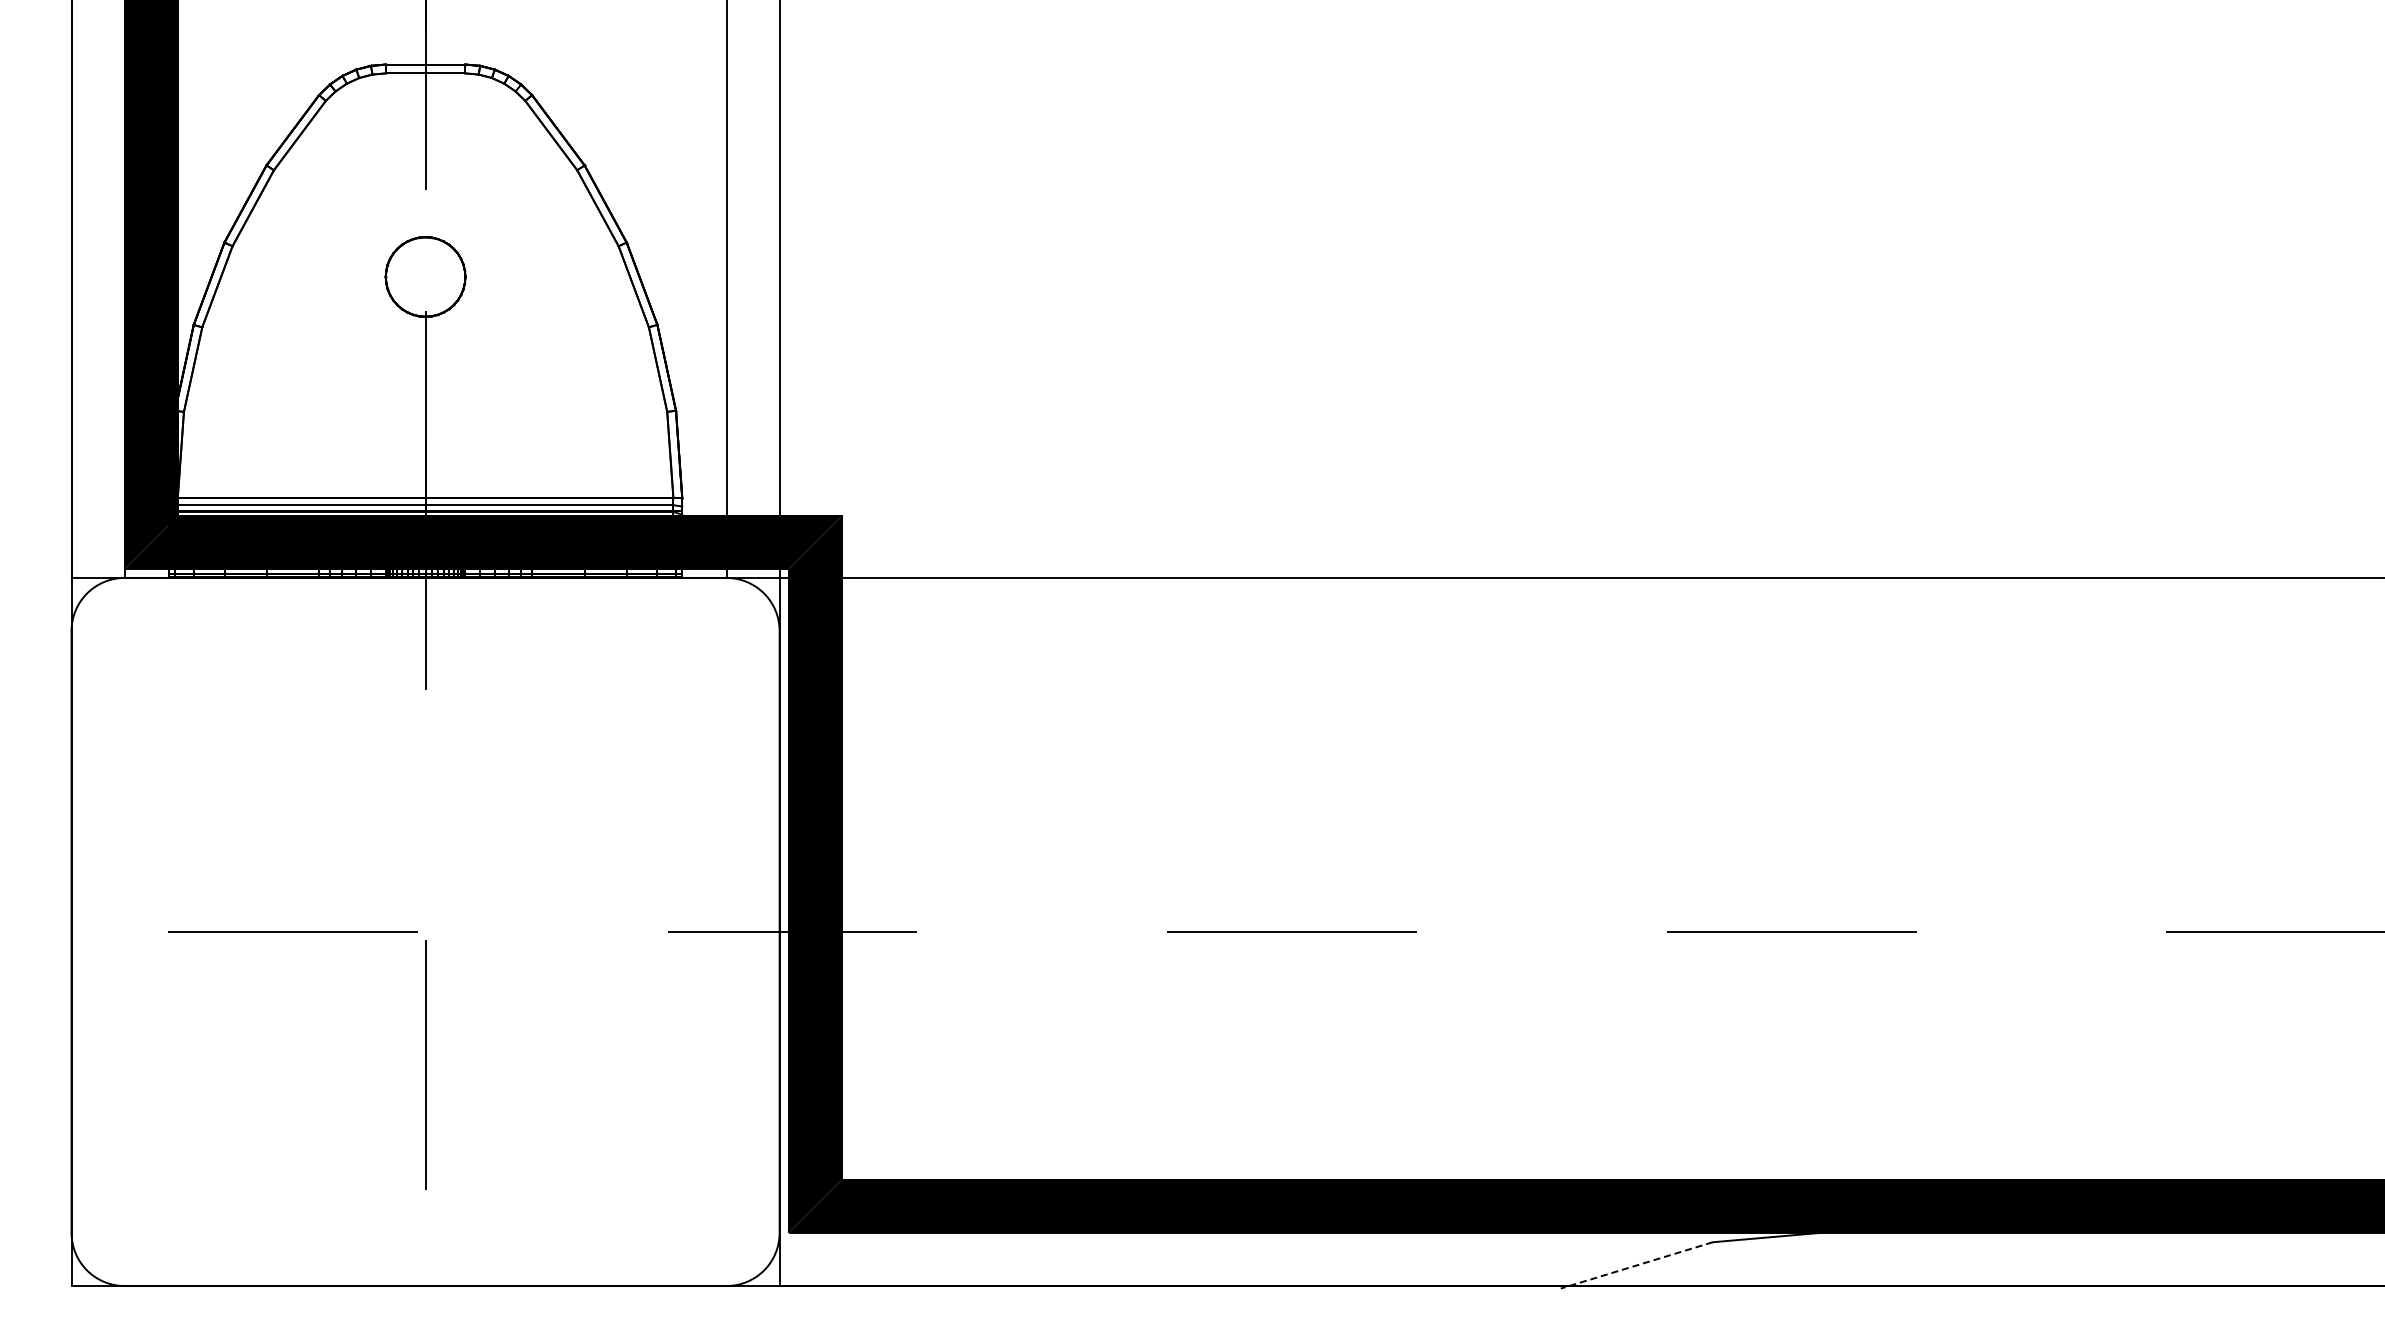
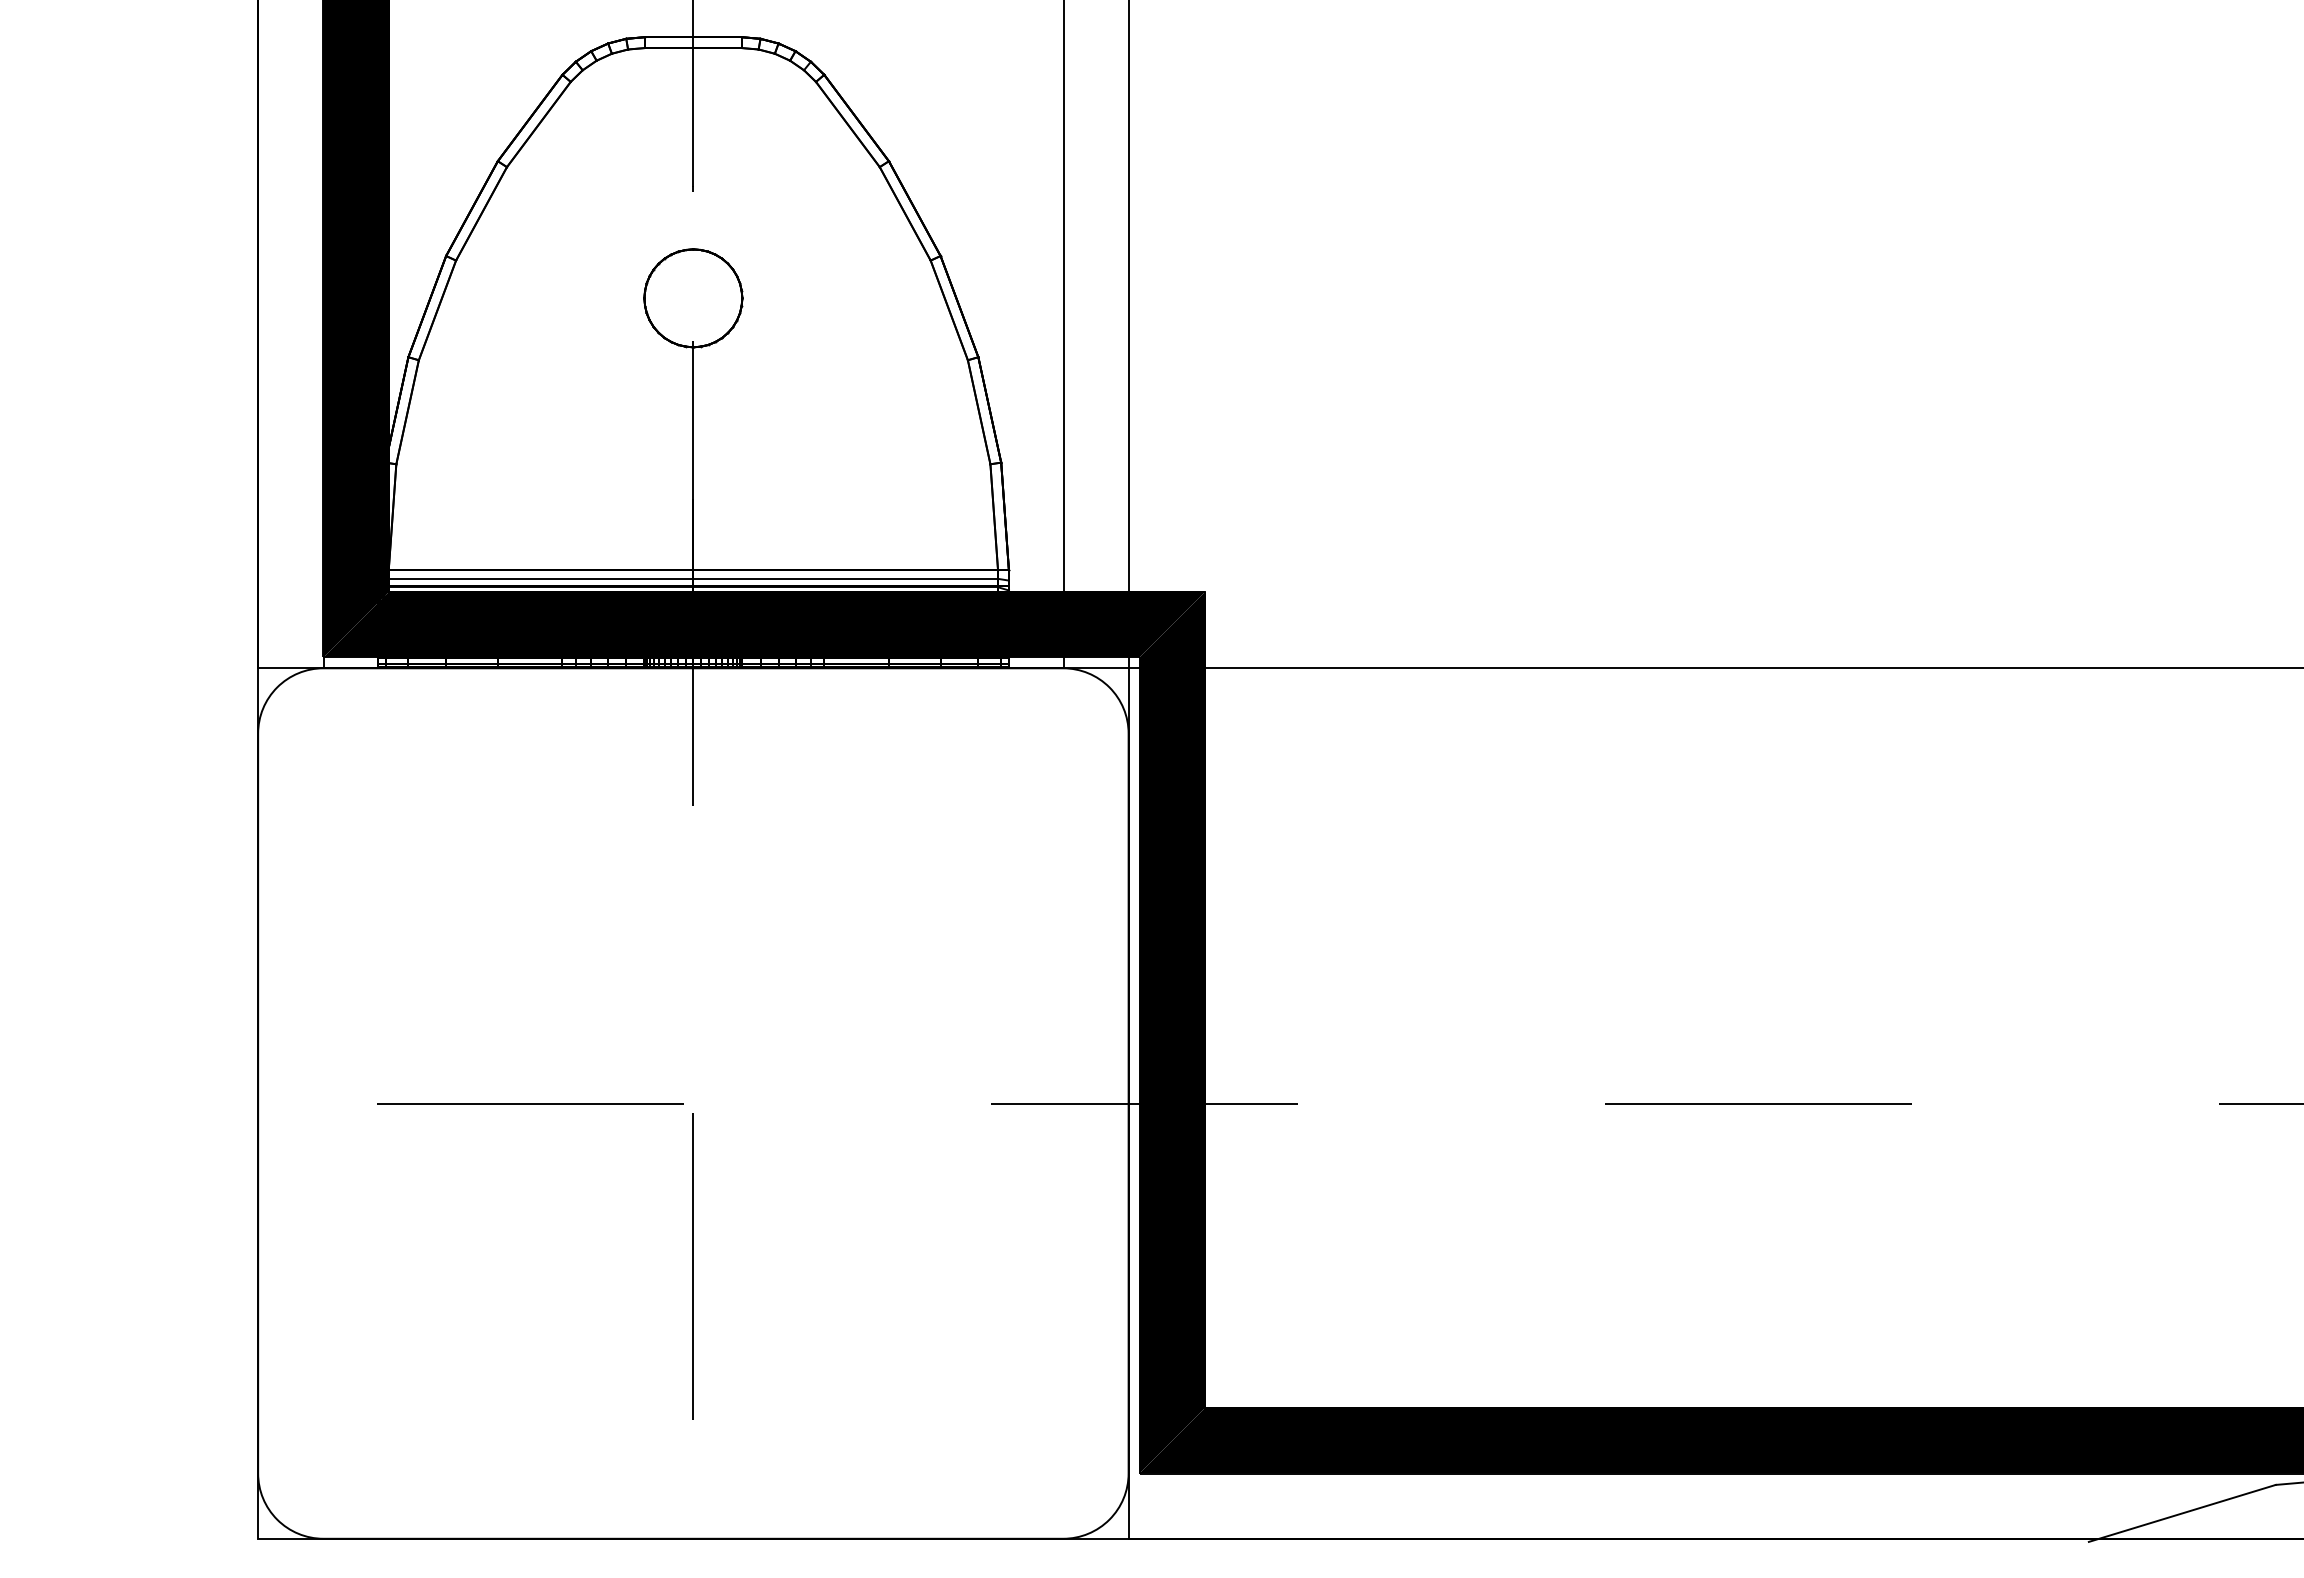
line: (1636, 1265) -> (2181, 1513), dashed -> solid

